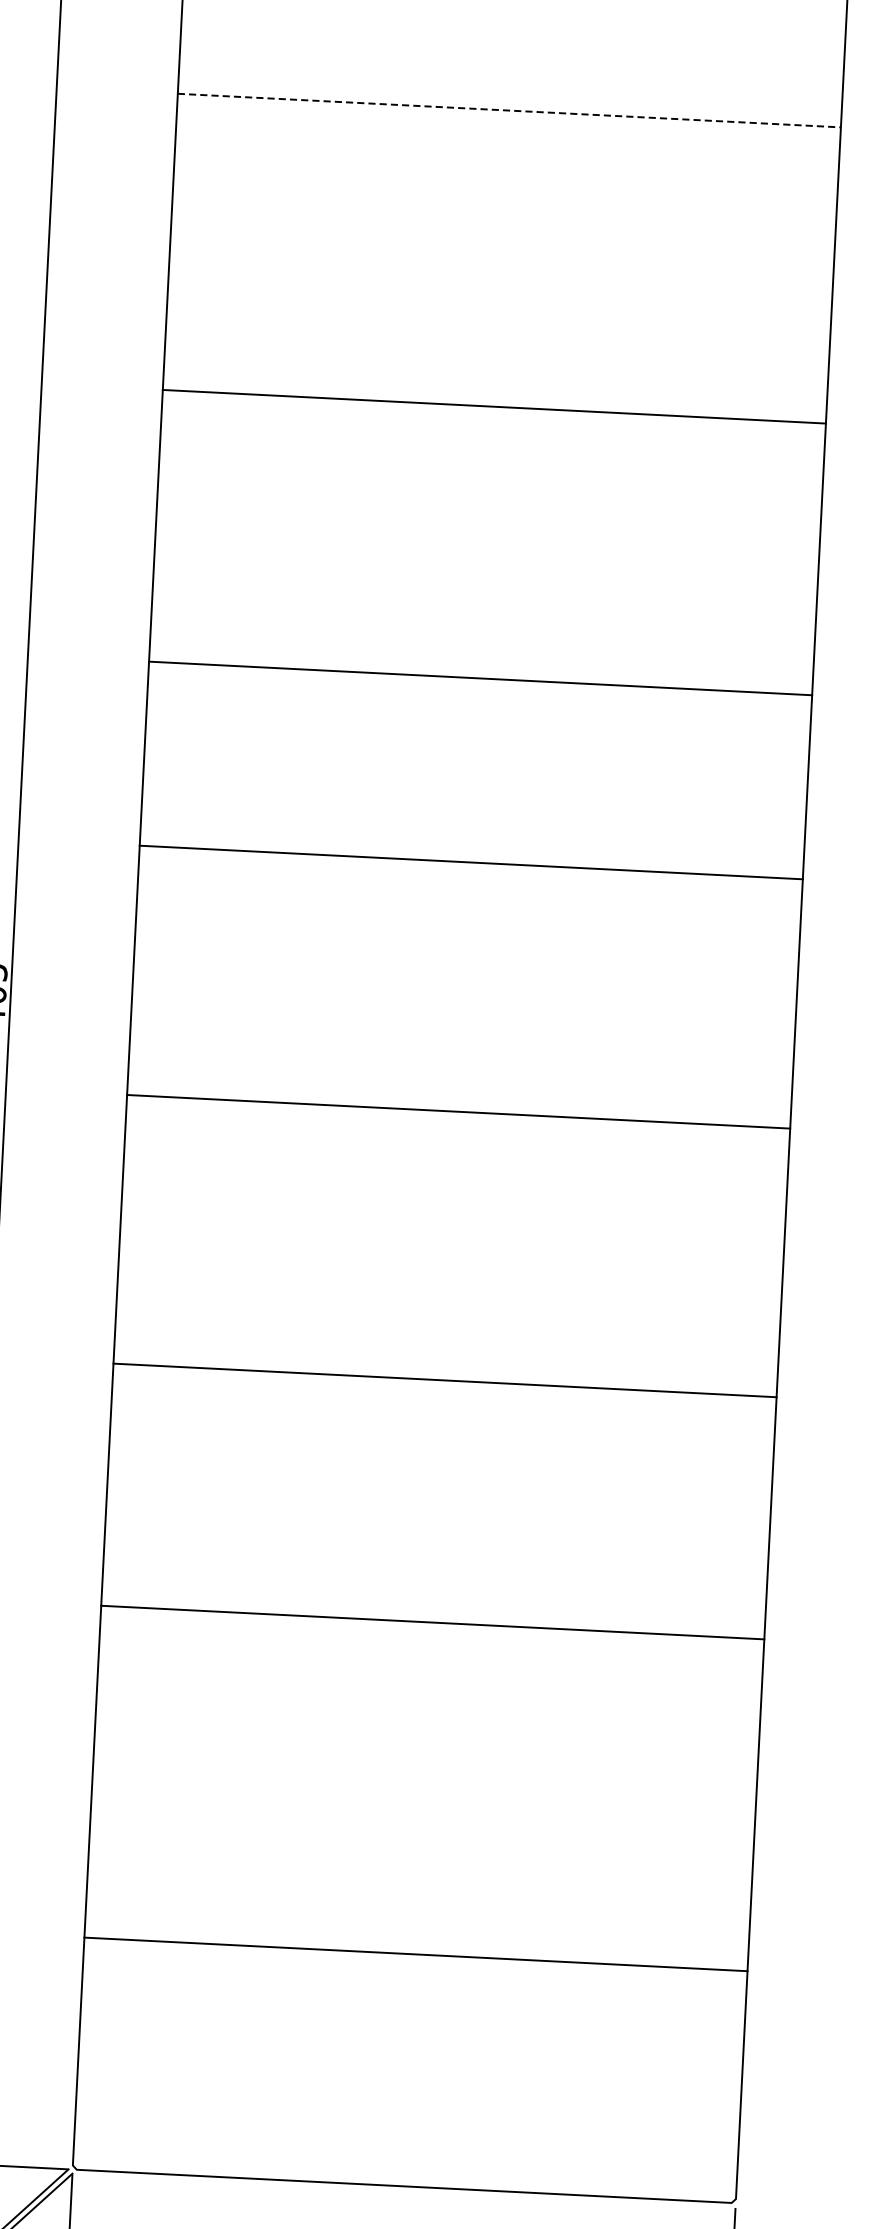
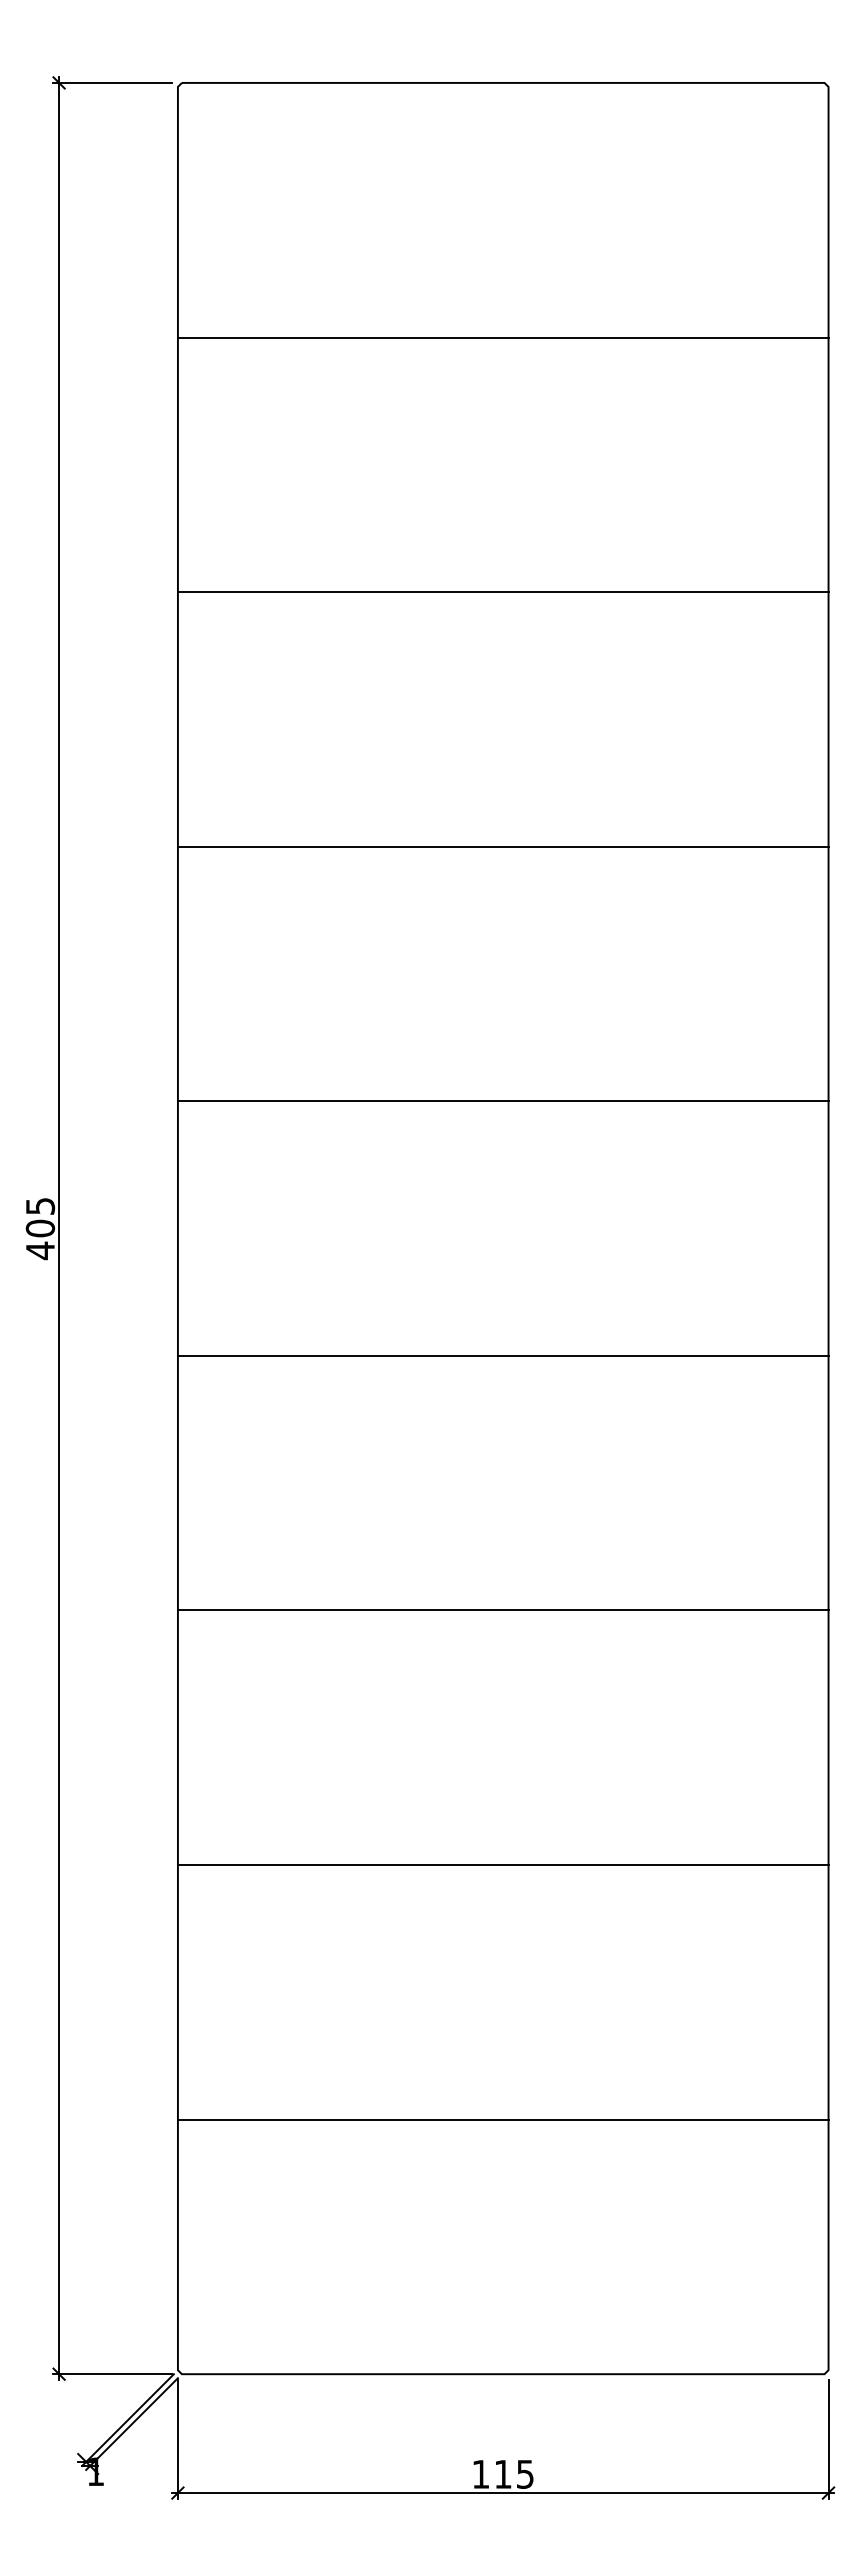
line: (509, 110) -> (503, 337), dashed -> solid
line: (493, 407) -> (502, 592), moved
line: (479, 678) -> (502, 846), moved
line: (470, 862) -> (502, 1101), moved
line: (457, 1111) -> (502, 1355), moved
line: (444, 1380) -> (502, 1610), moved
line: (432, 1623) -> (502, 1865), moved
line: (415, 1954) -> (502, 2119), moved

